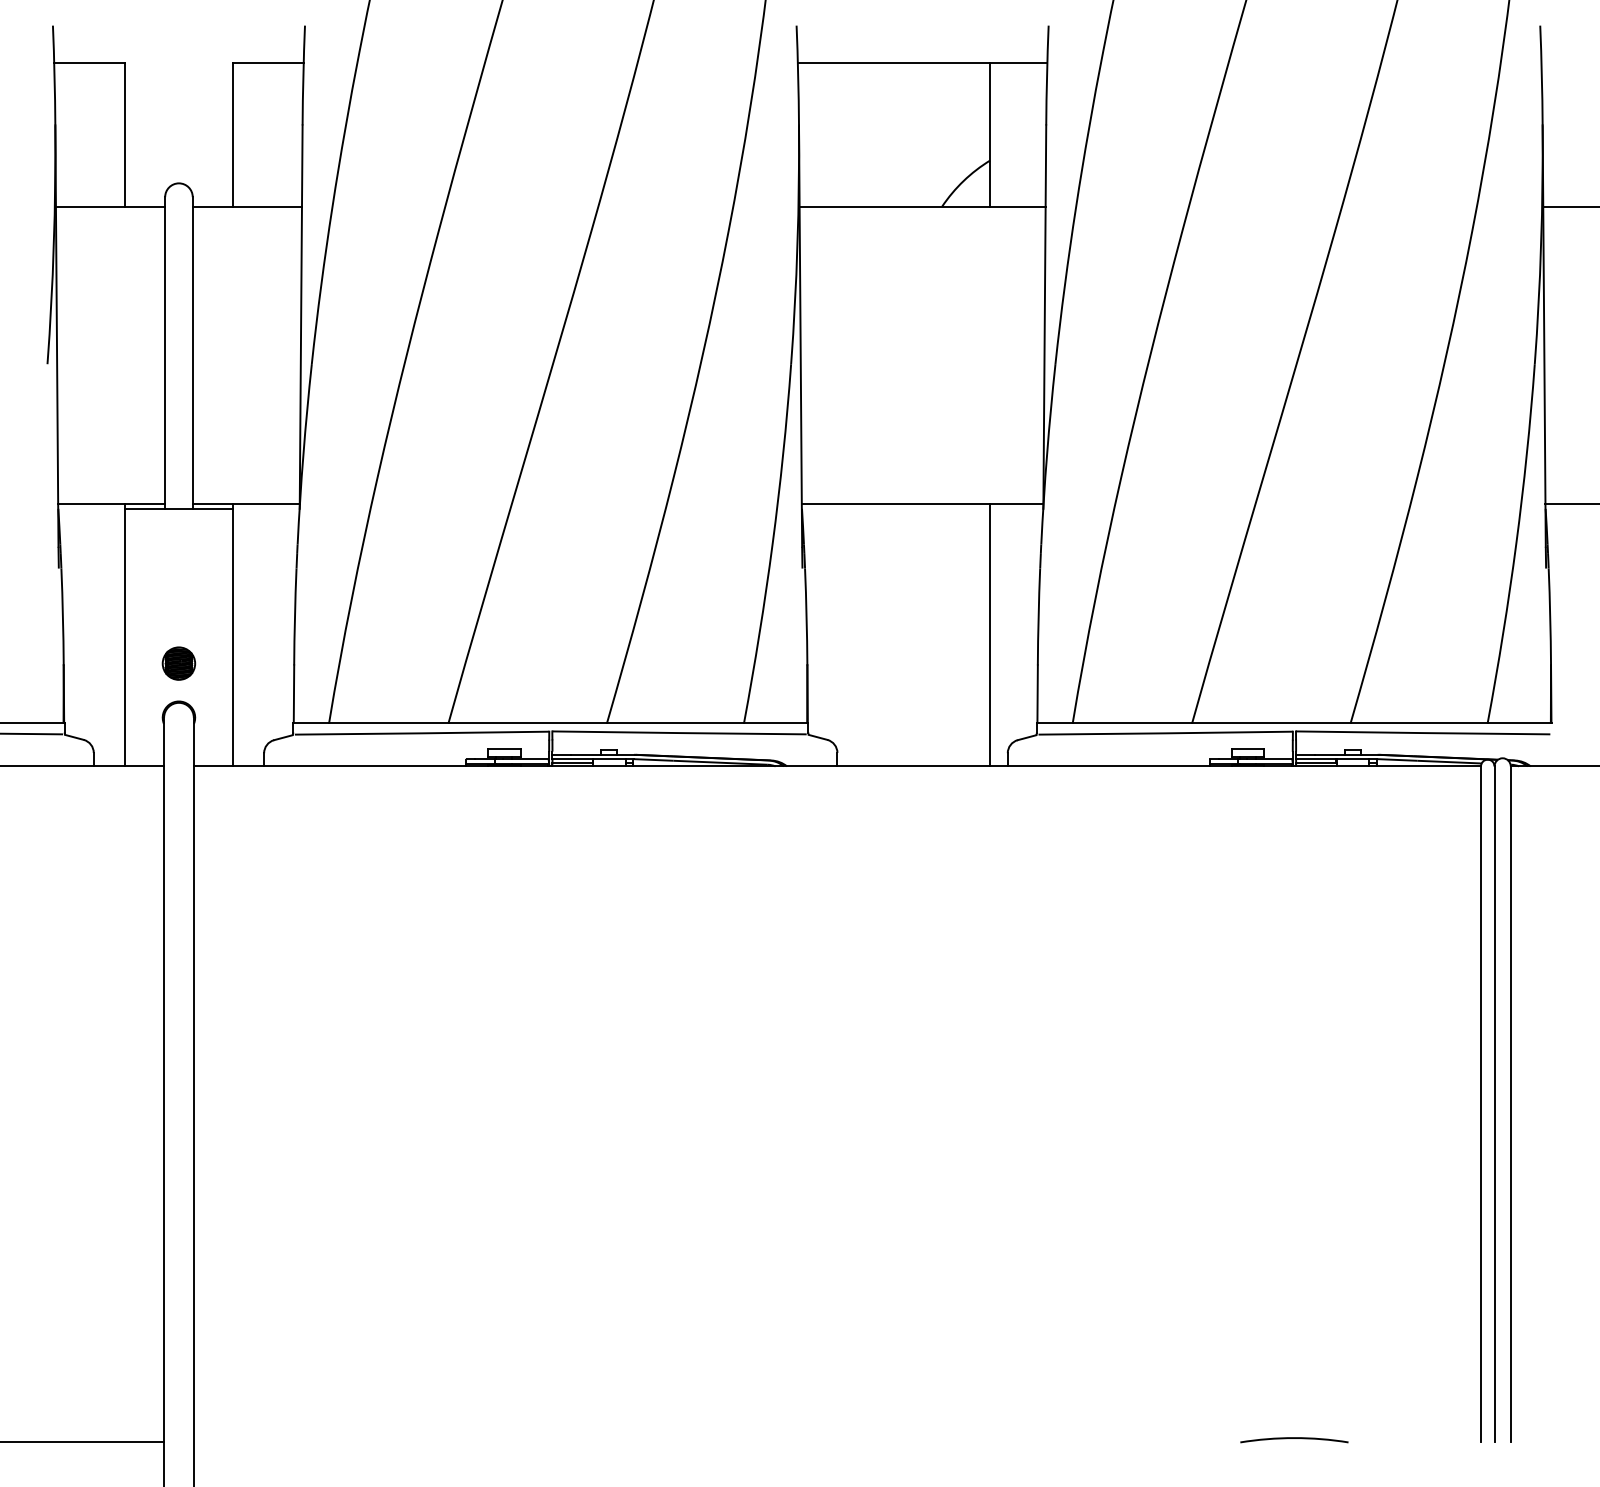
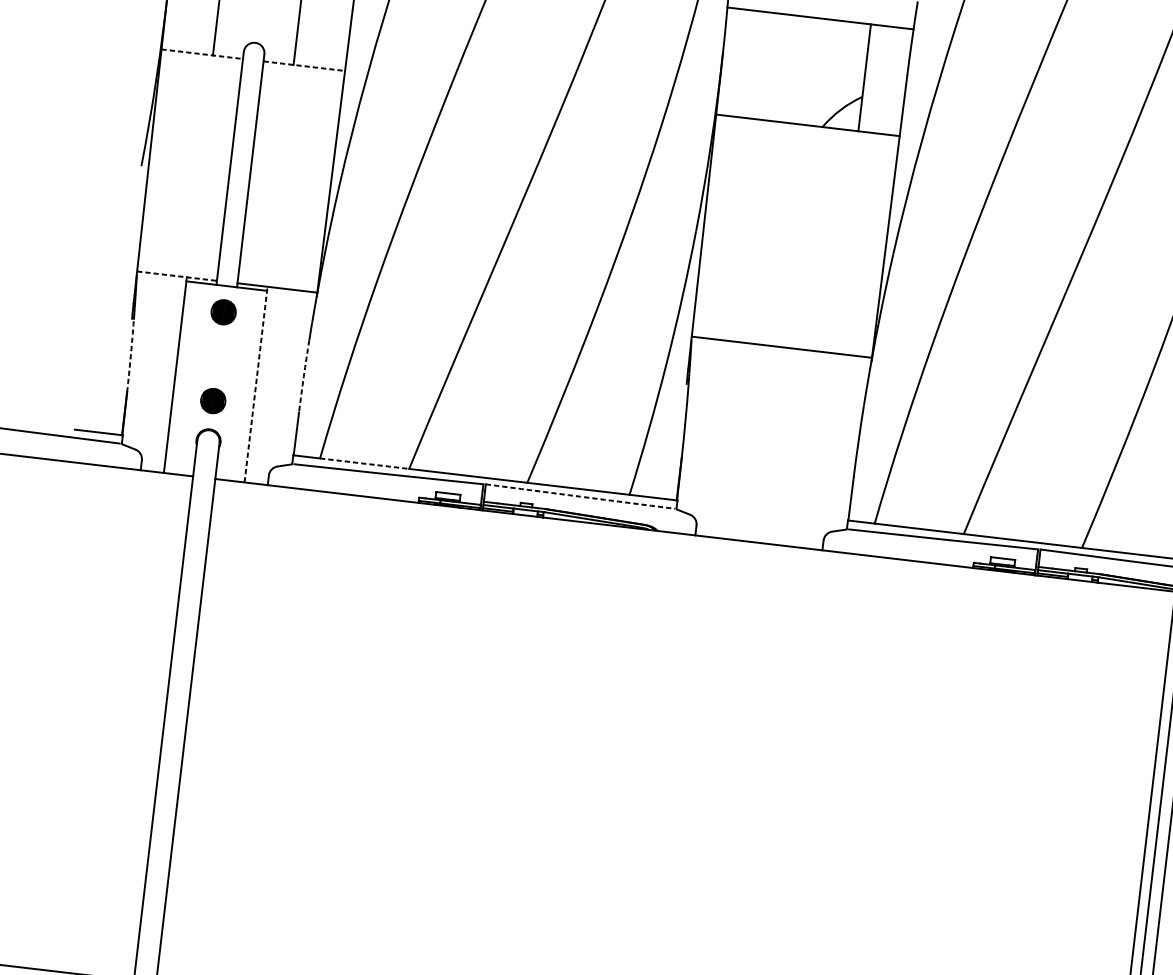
line: (110, 206) -> (202, 54), solid -> dashed
line: (247, 206) -> (304, 66), solid -> dashed
line: (111, 504) -> (176, 276), solid -> dashed
part: (178, 544) -> (223, 312), added
arc: (62, 616) -> (130, 355), solid -> dashed
arc: (294, 616) -> (303, 376), solid -> dashed
line: (233, 634) -> (256, 384), solid -> dashed
line: (990, 635) -> (821, 451), removed
line: (388, 722) -> (364, 463), solid -> dashed
arc: (679, 733) -> (580, 497), solid -> dashed

